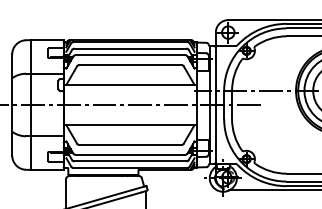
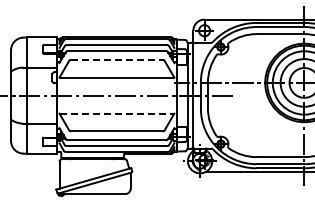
line: (129, 64) -> (116, 59), solid -> dashed
line: (131, 124) -> (117, 113), solid -> dashed

